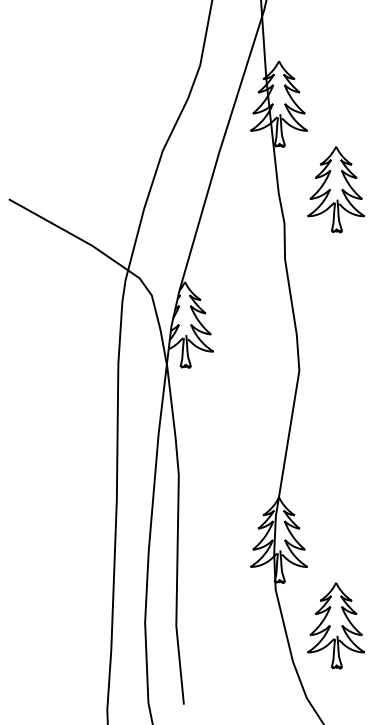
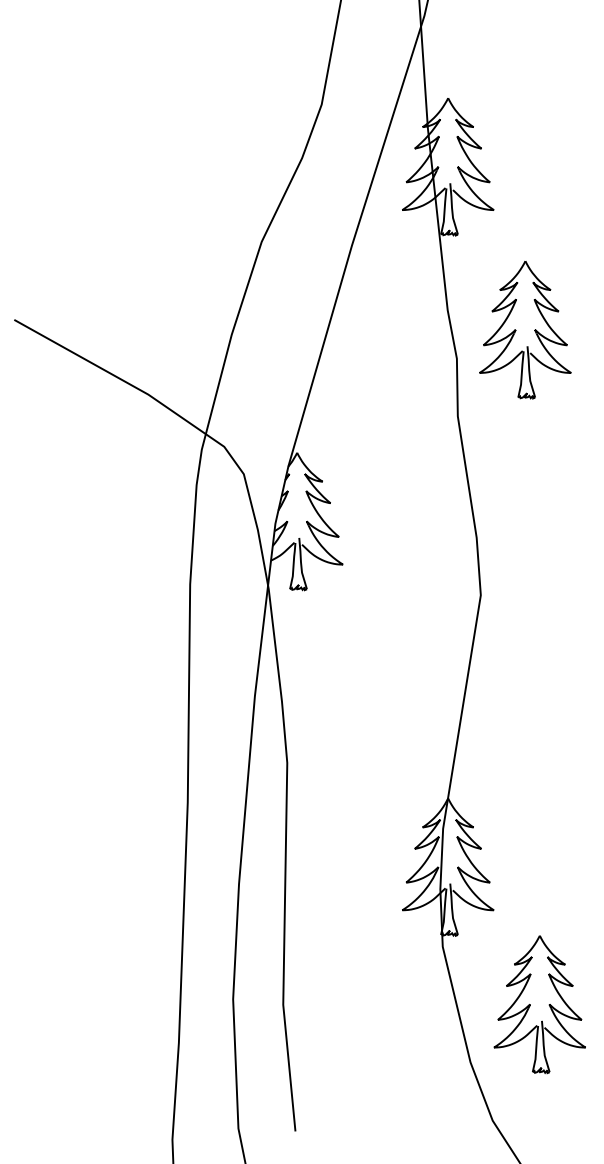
part: (335, 189) -> (524, 329), moved

